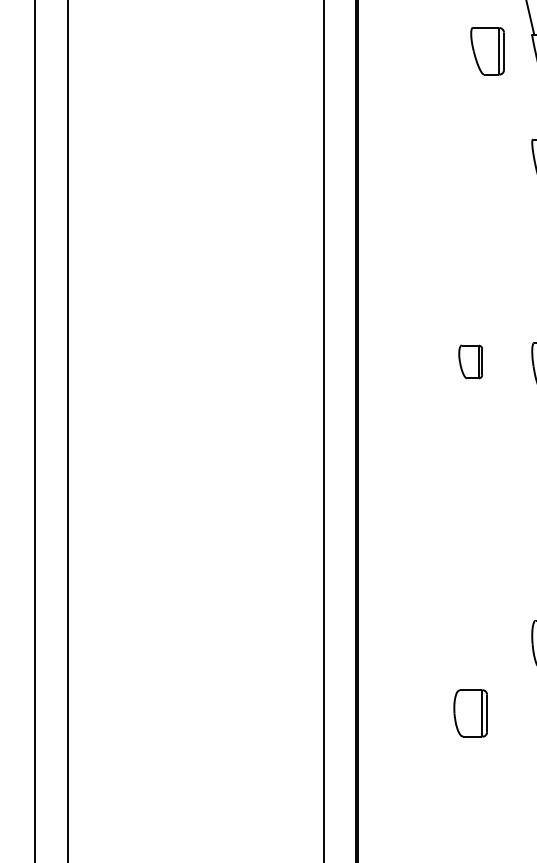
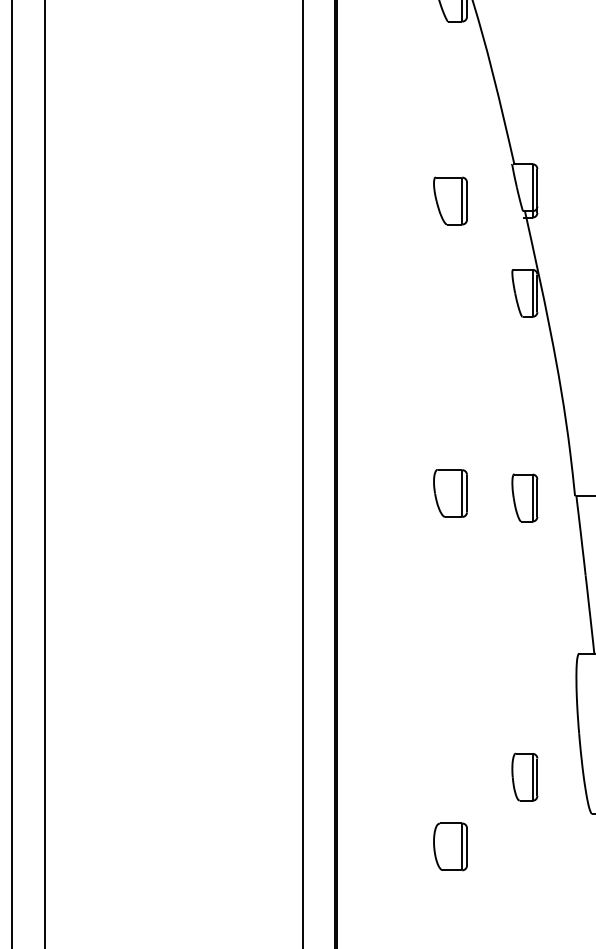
part: (487, 50) -> (450, 200), moved
part: (470, 362) -> (450, 493), size x1.43

